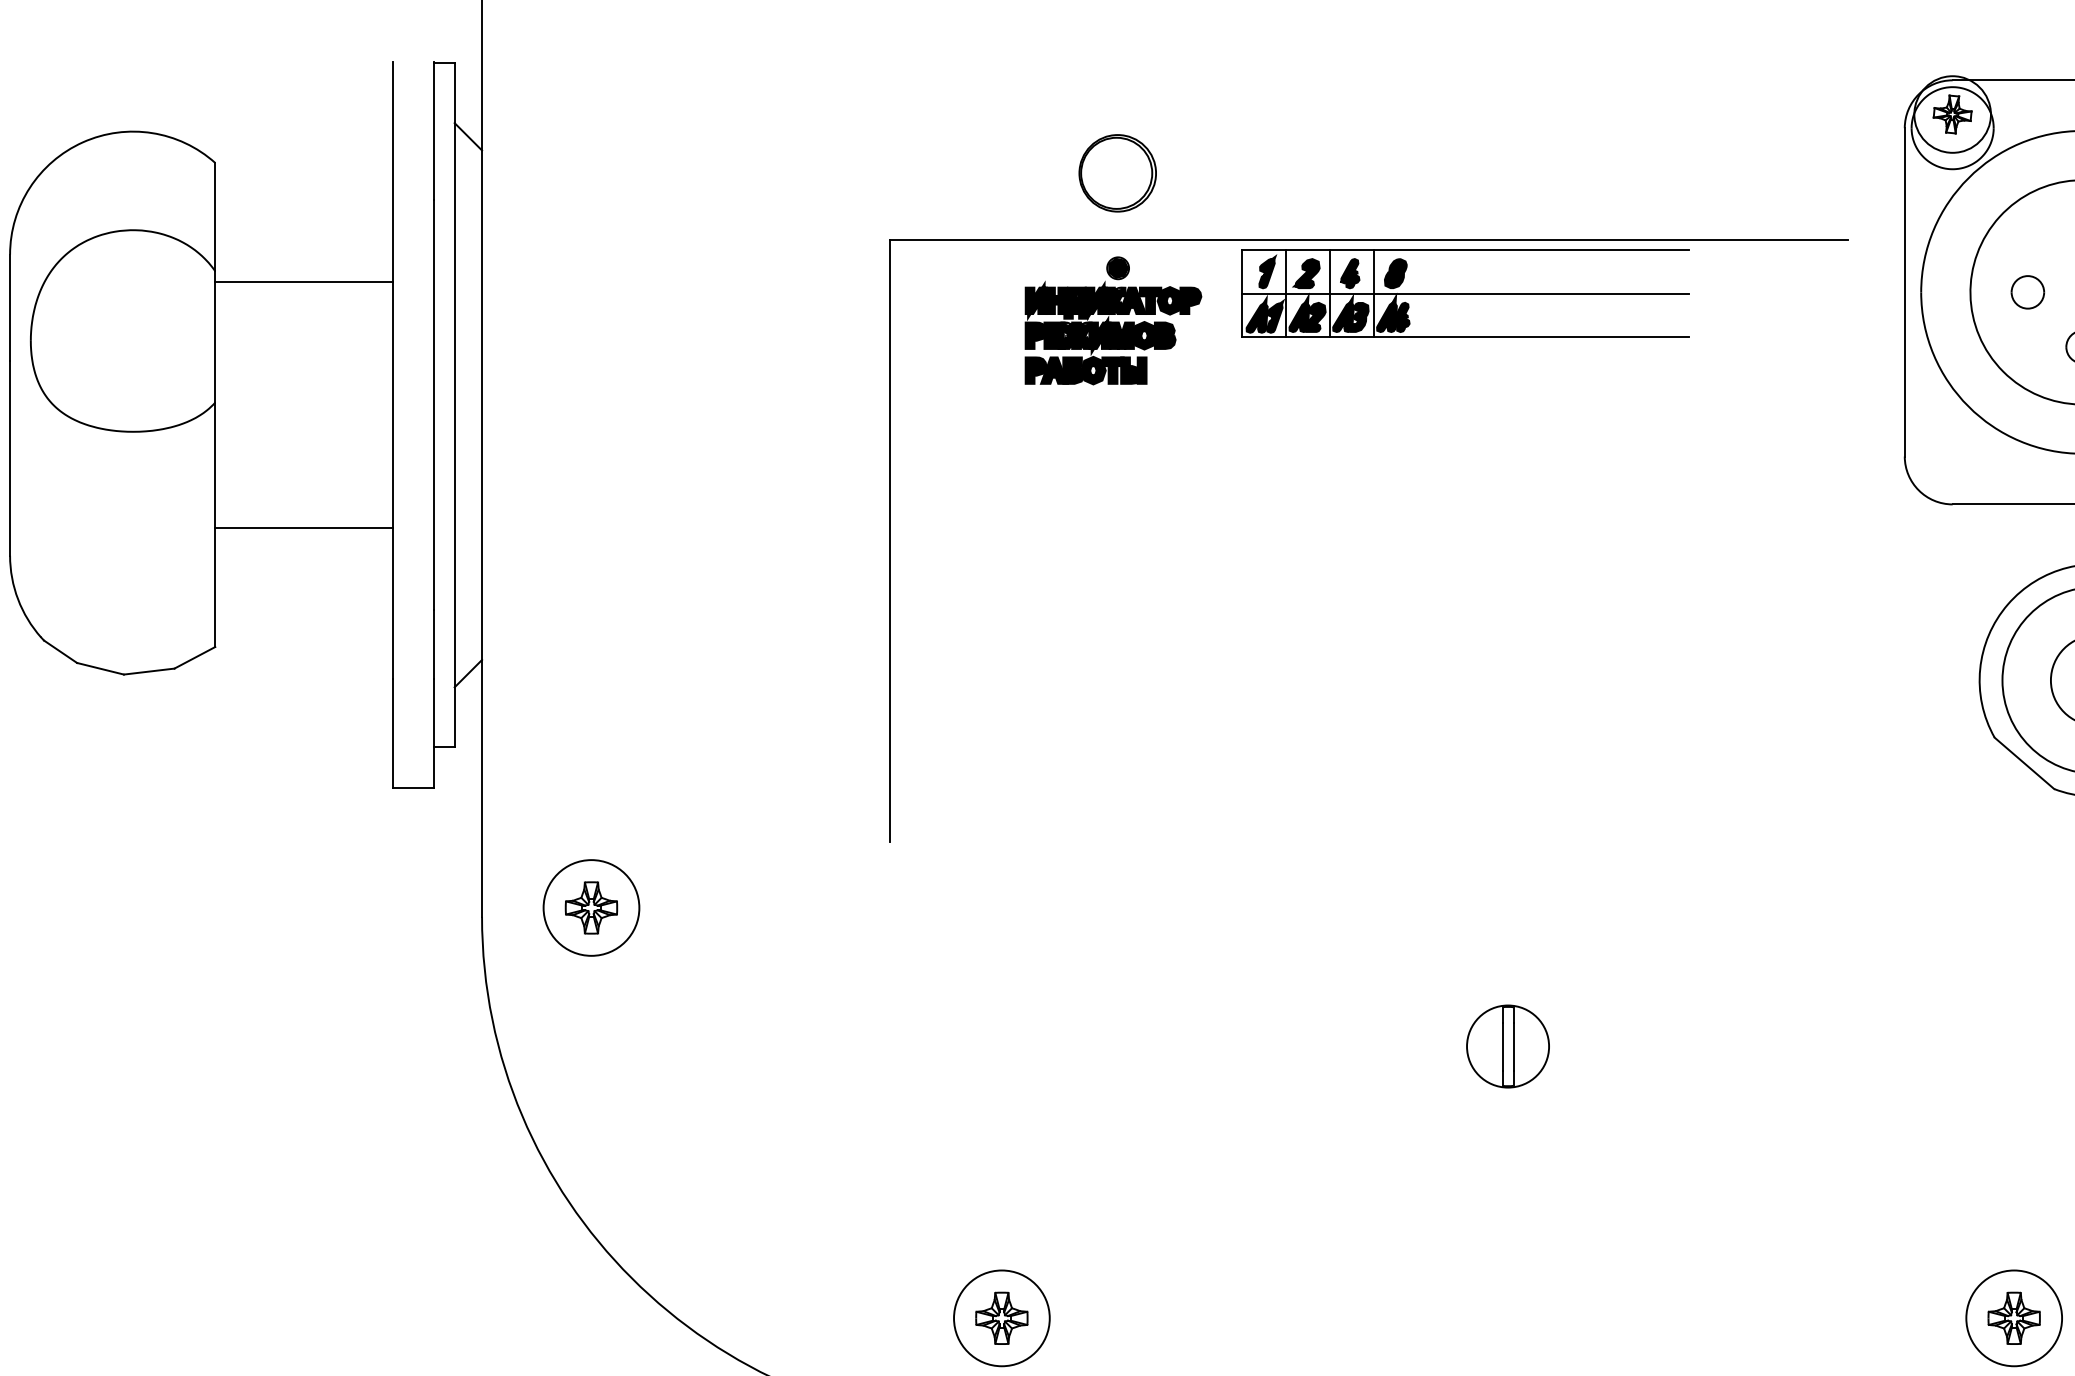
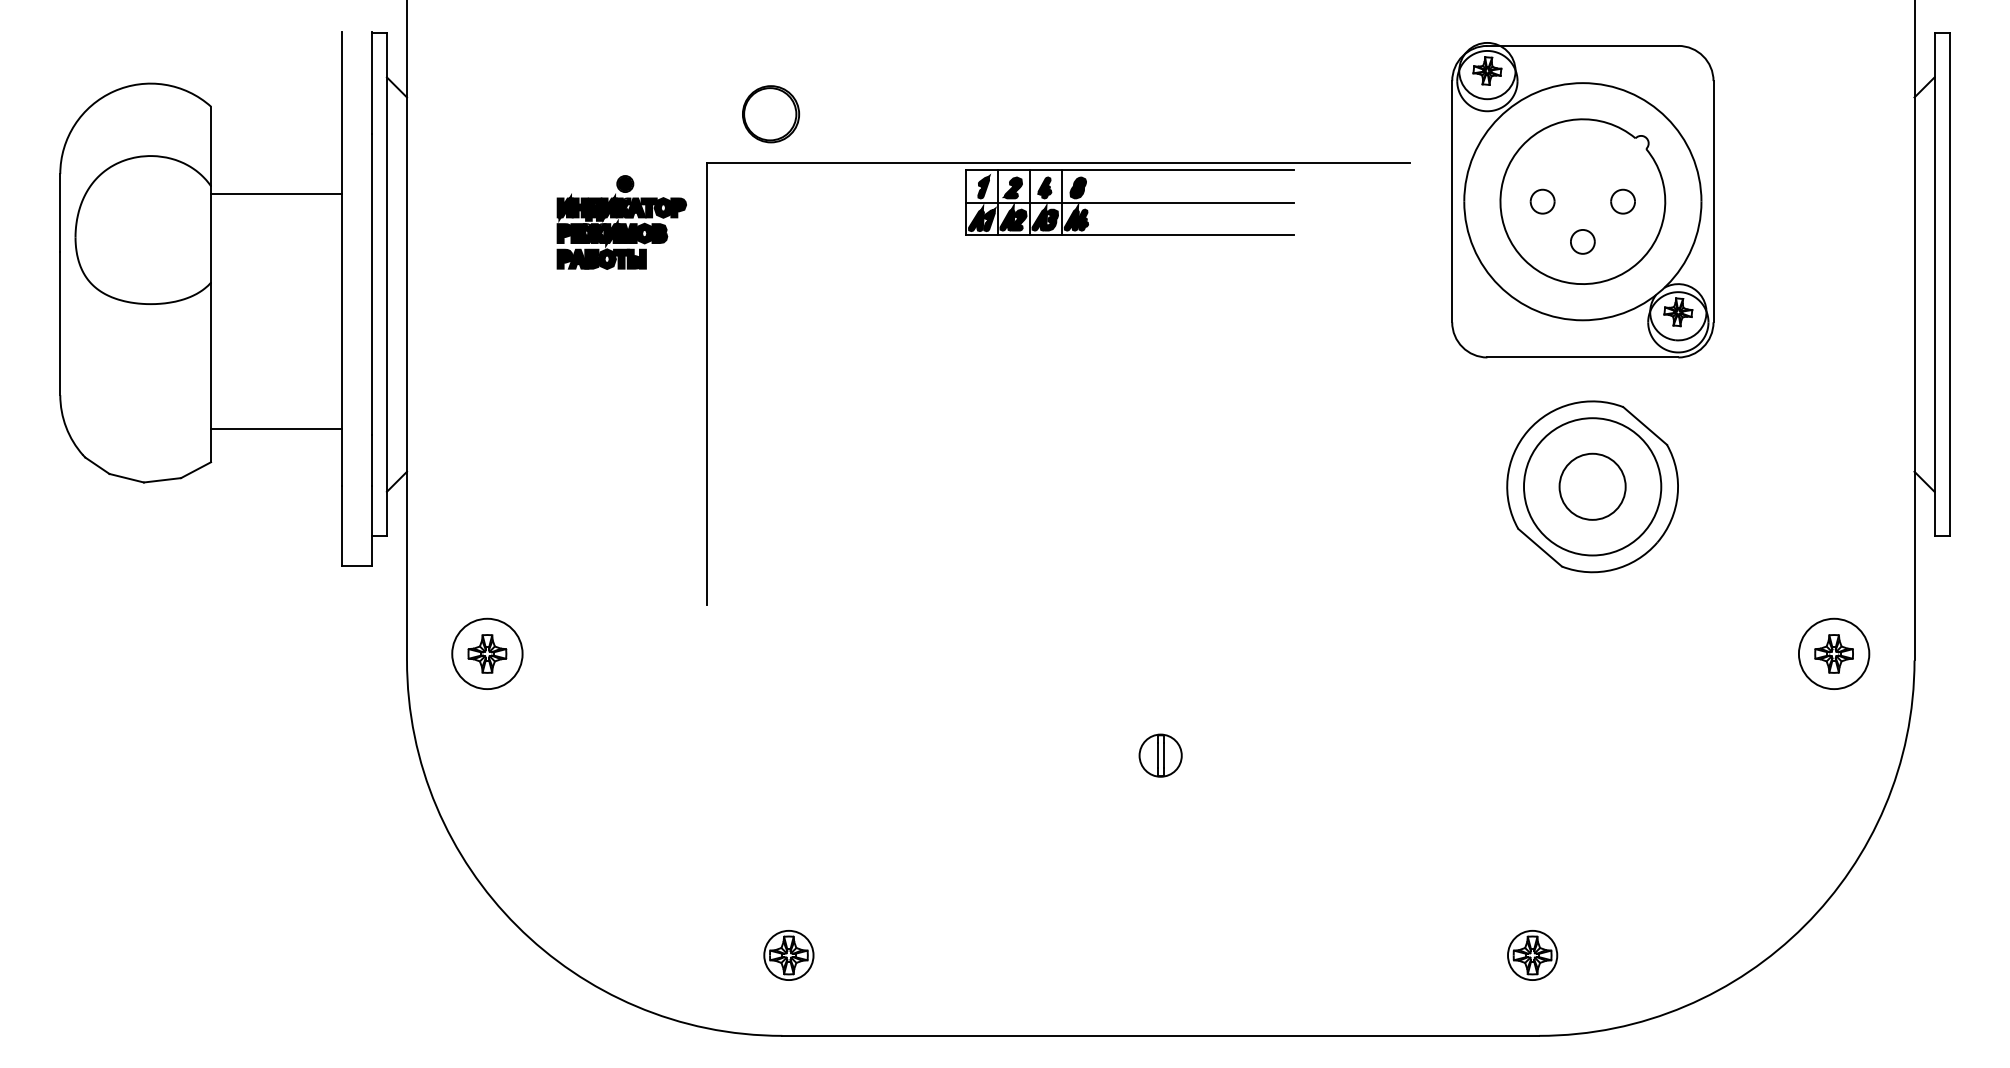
part: (1118, 173) -> (771, 114), moved
part: (1112, 320) -> (621, 222), moved
line: (304, 528) -> (276, 429), moved
part: (1507, 1046) -> (1160, 755), size x0.7
circle: (1001, 1318) -> (788, 955), size x0.7
circle: (2014, 1318) -> (1532, 955), size x0.7

